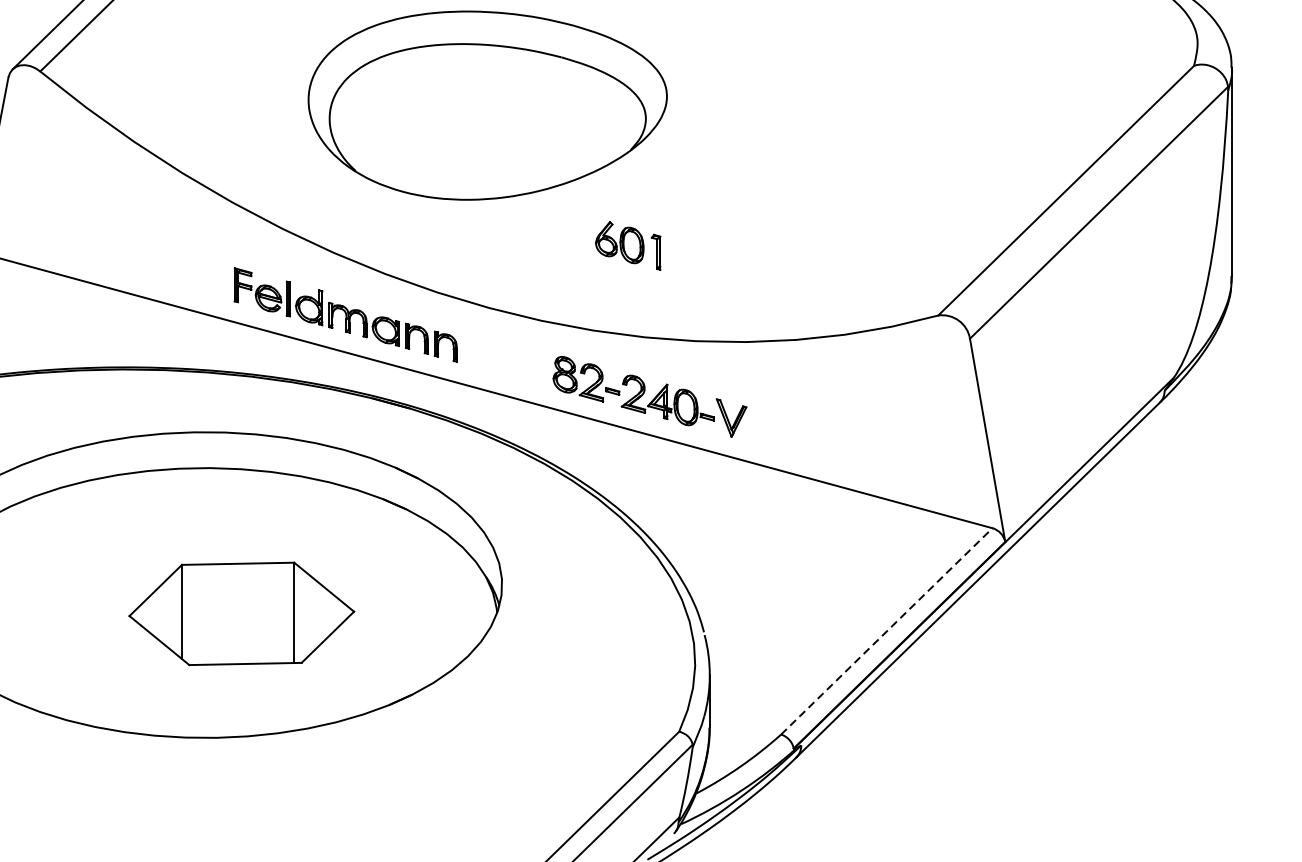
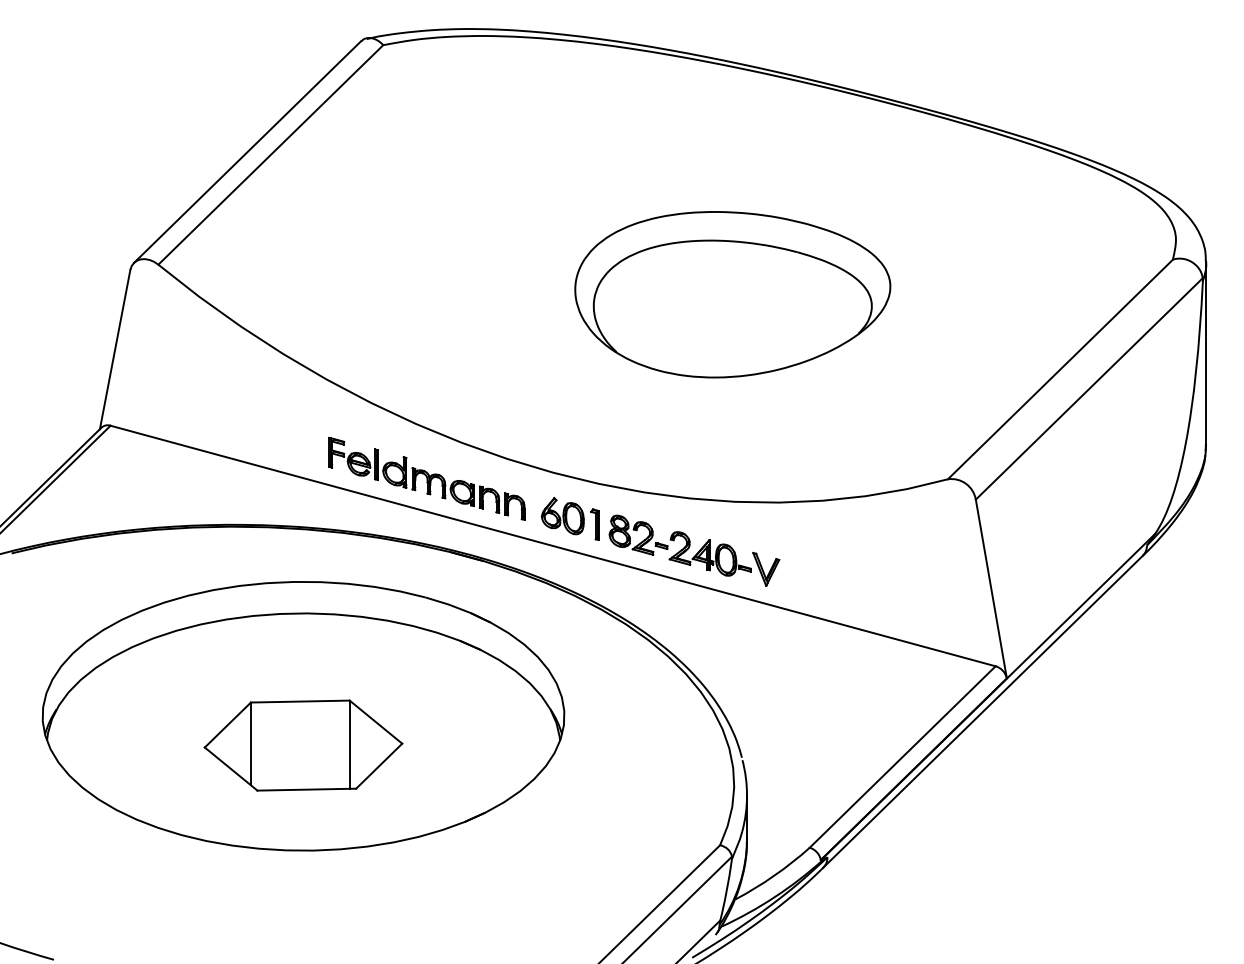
part: (487, 105) -> (732, 294), moved
part: (627, 245) -> (569, 518), moved
part: (241, 613) -> (303, 745), moved
line: (886, 631) -> (902, 757), dashed -> solid

